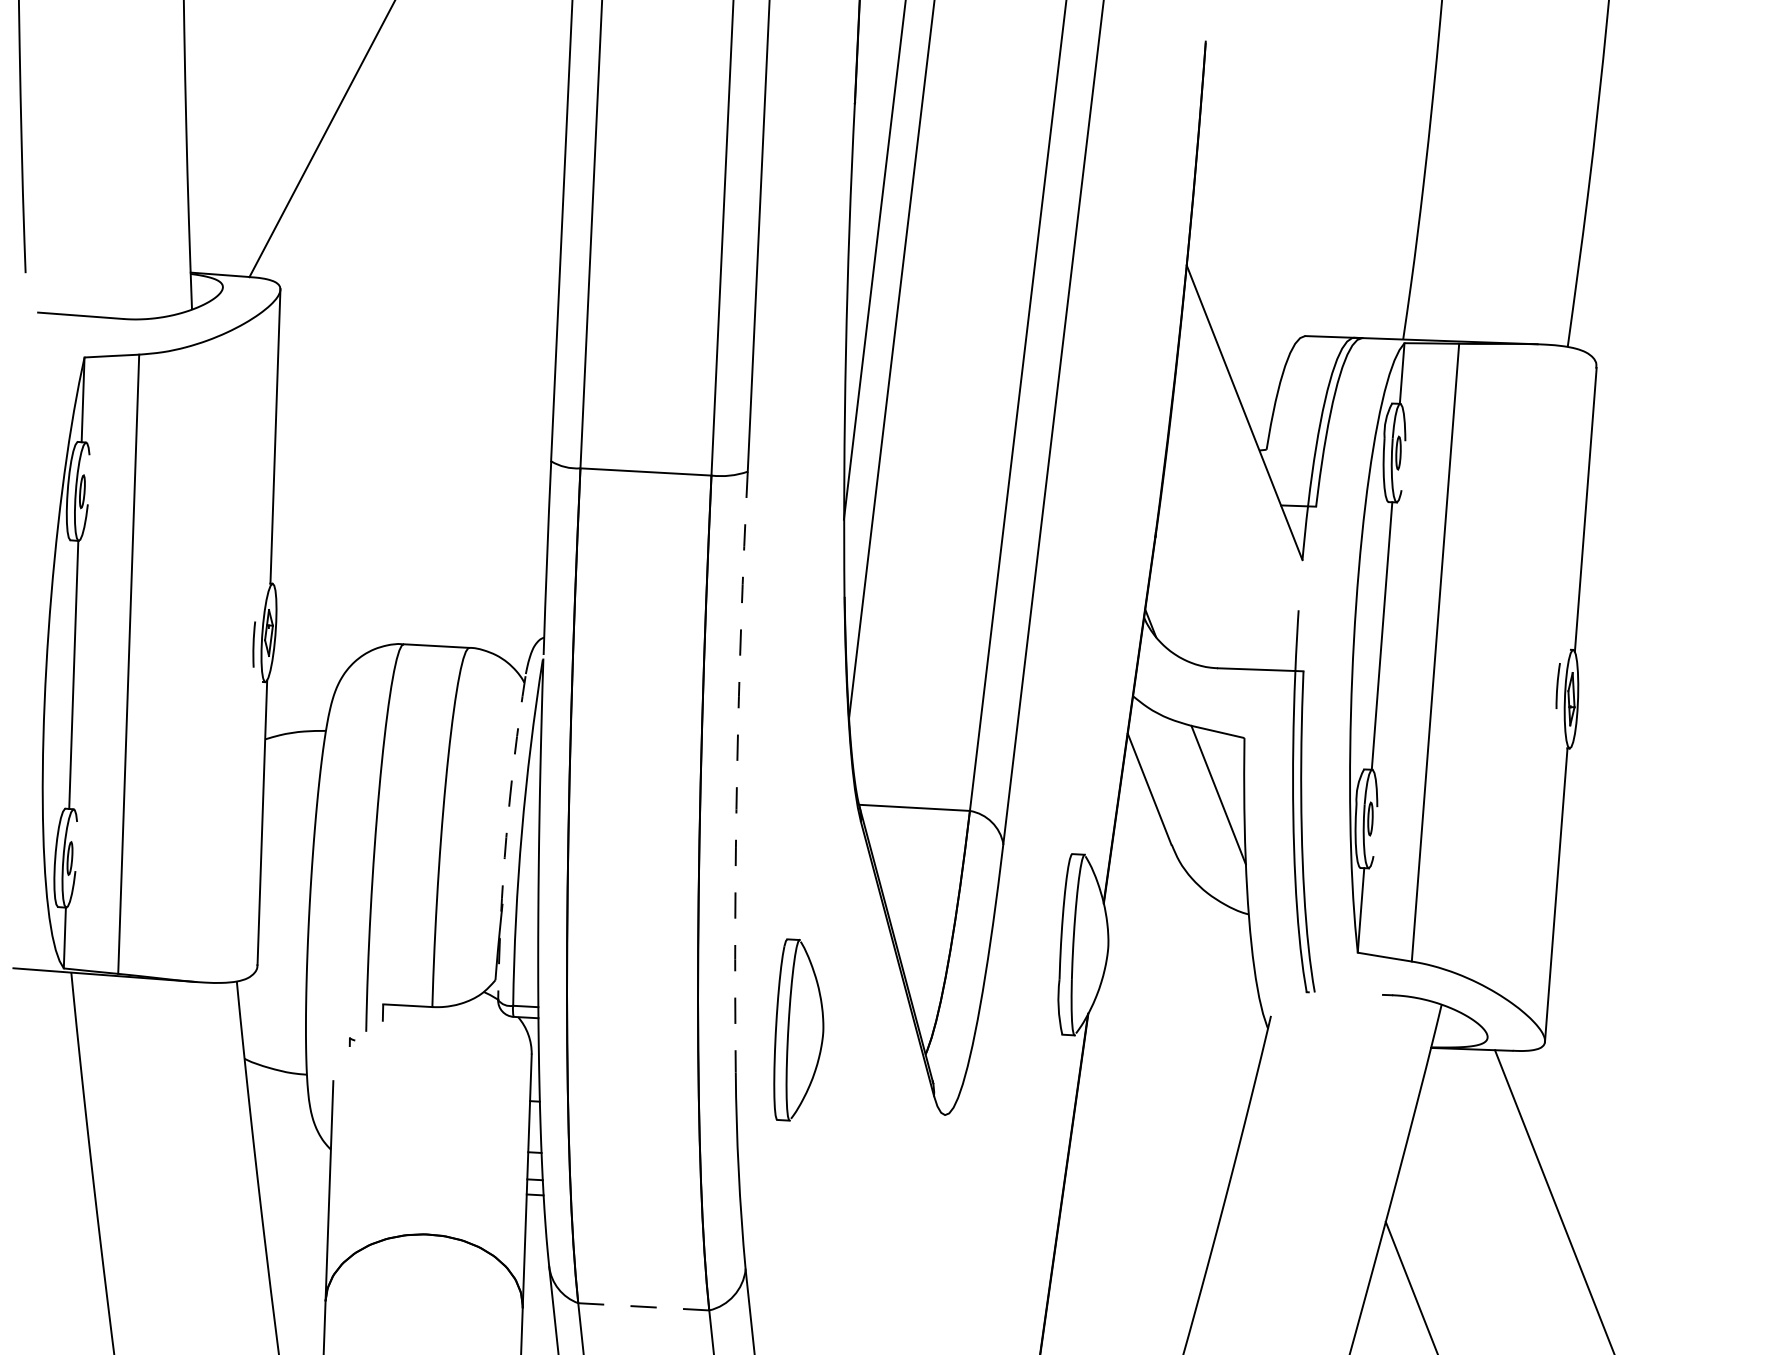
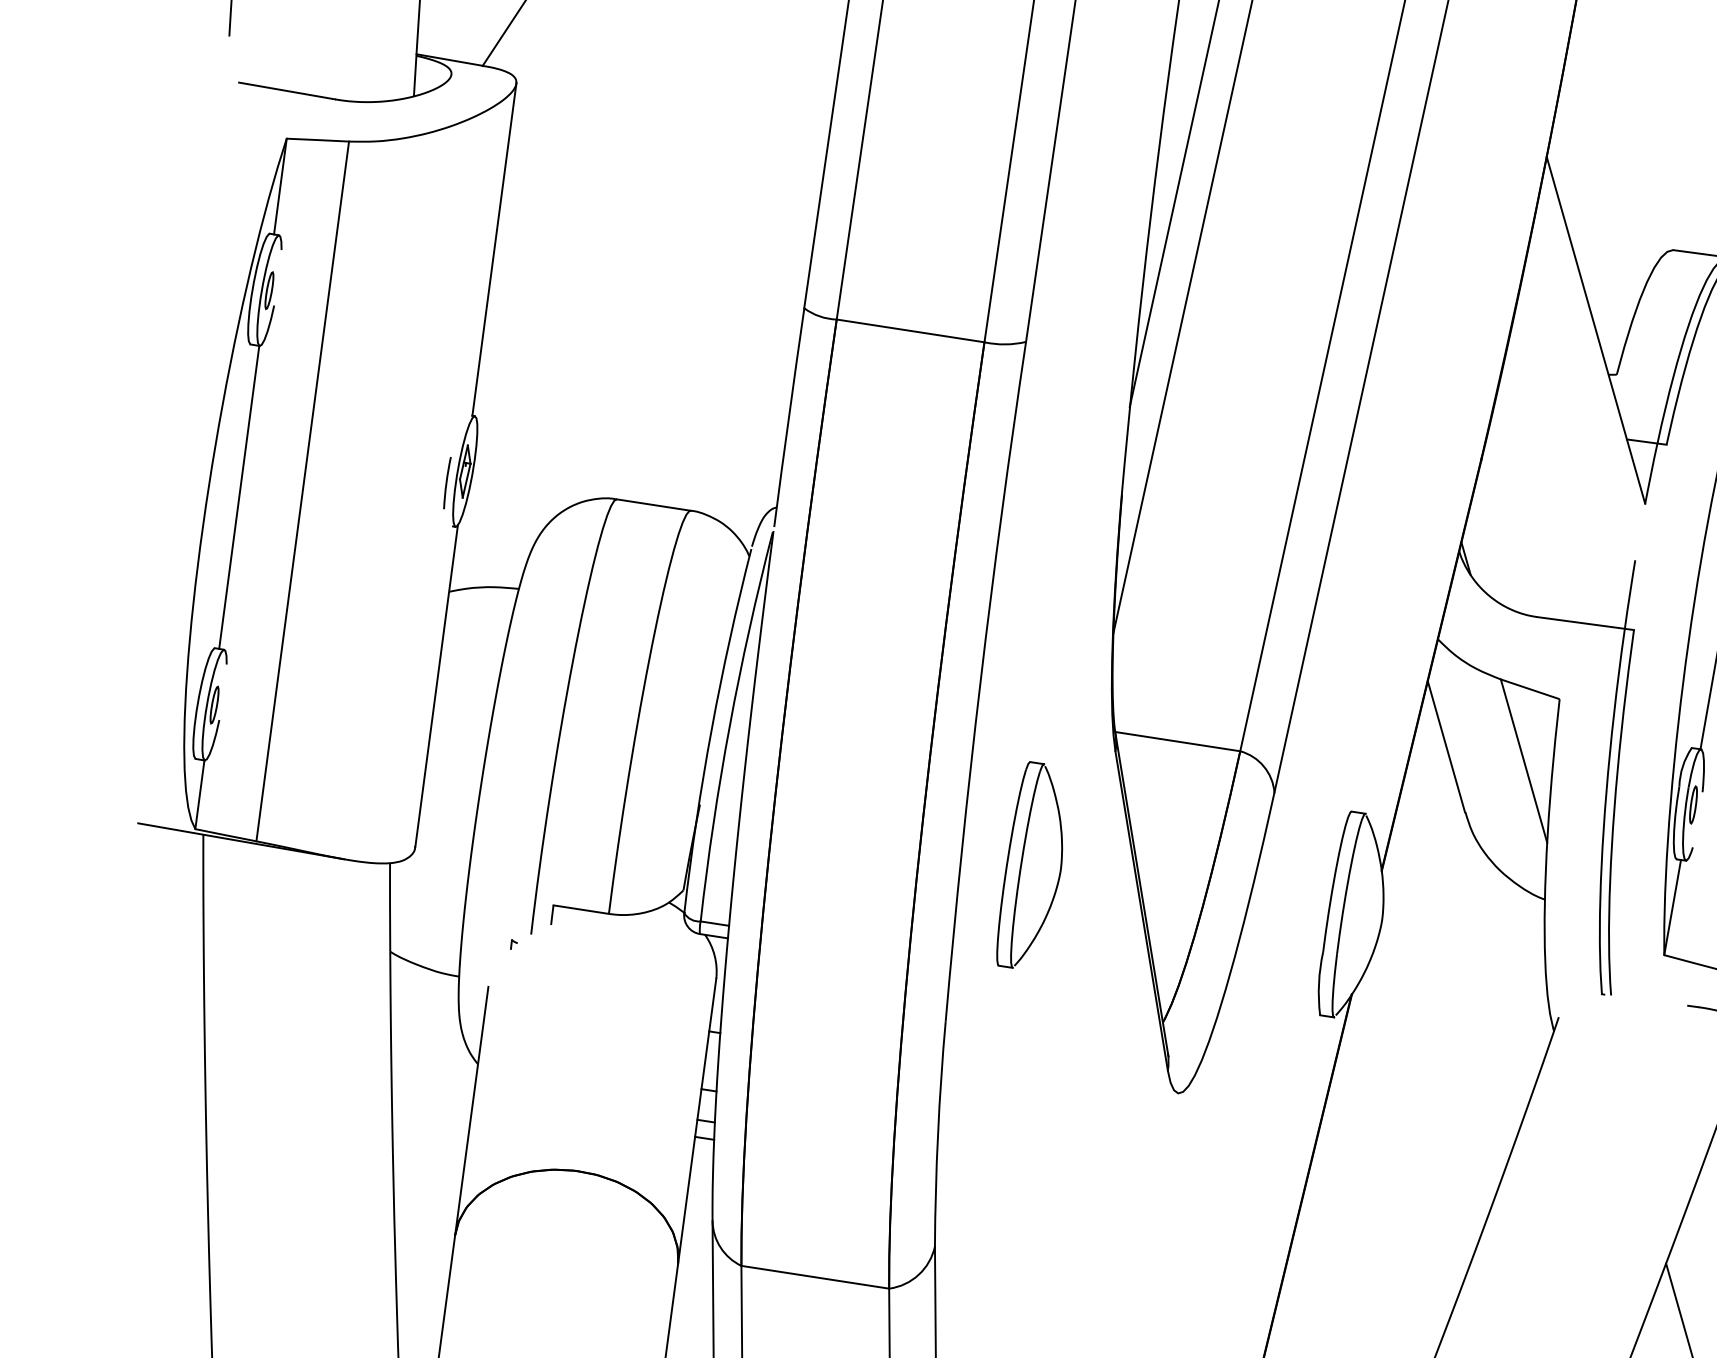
arc: (737, 771) -> (981, 680), dashed -> solid
arc: (506, 837) -> (711, 729), dashed -> solid
part: (798, 1029) -> (1032, 865), moved
line: (643, 1306) -> (815, 1276), dashed -> solid

